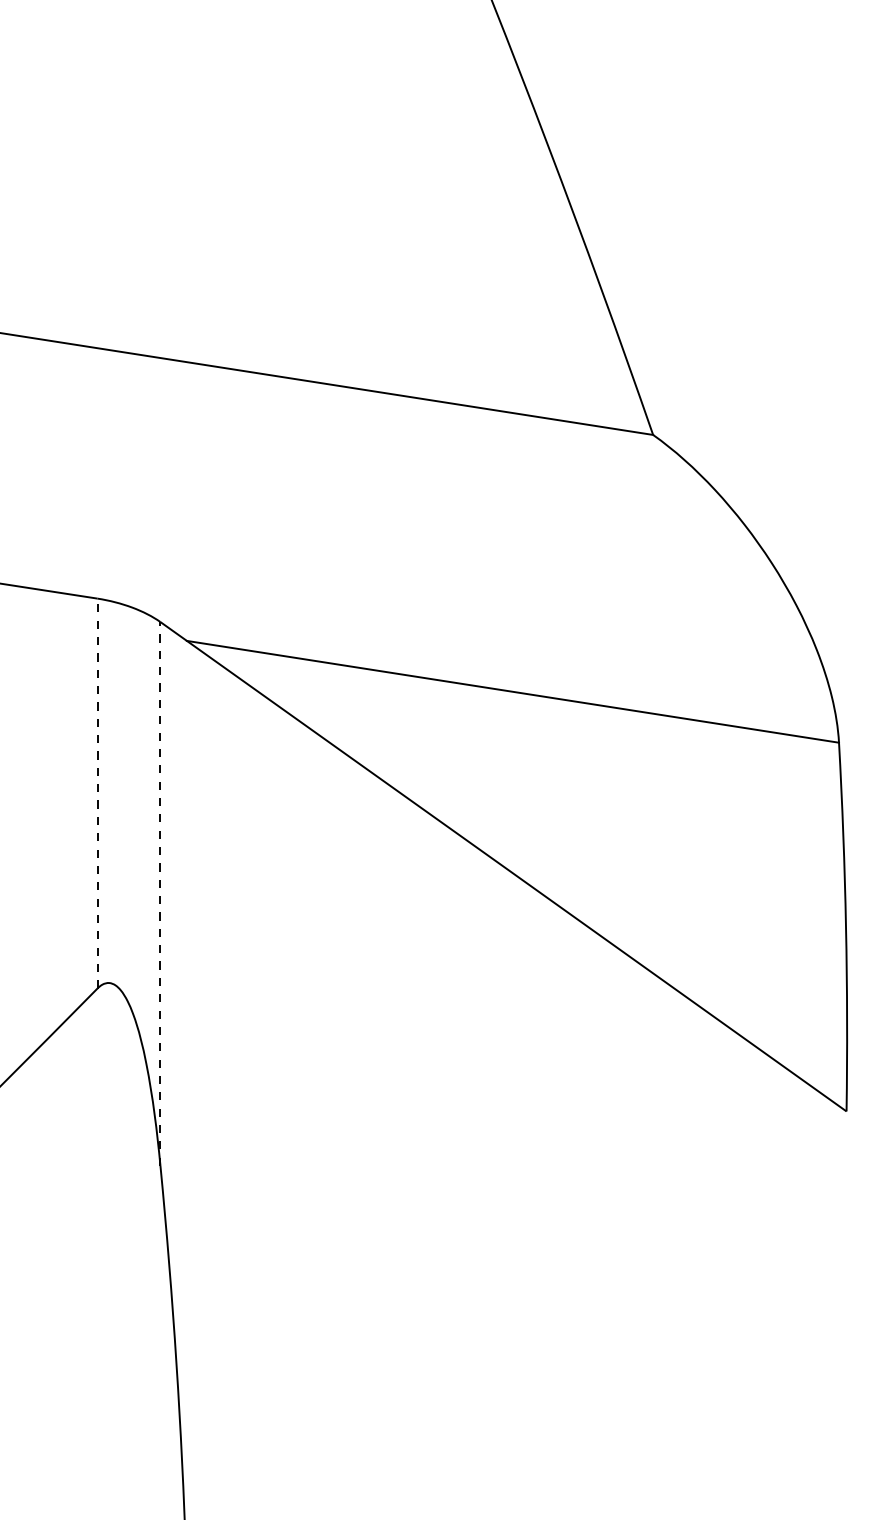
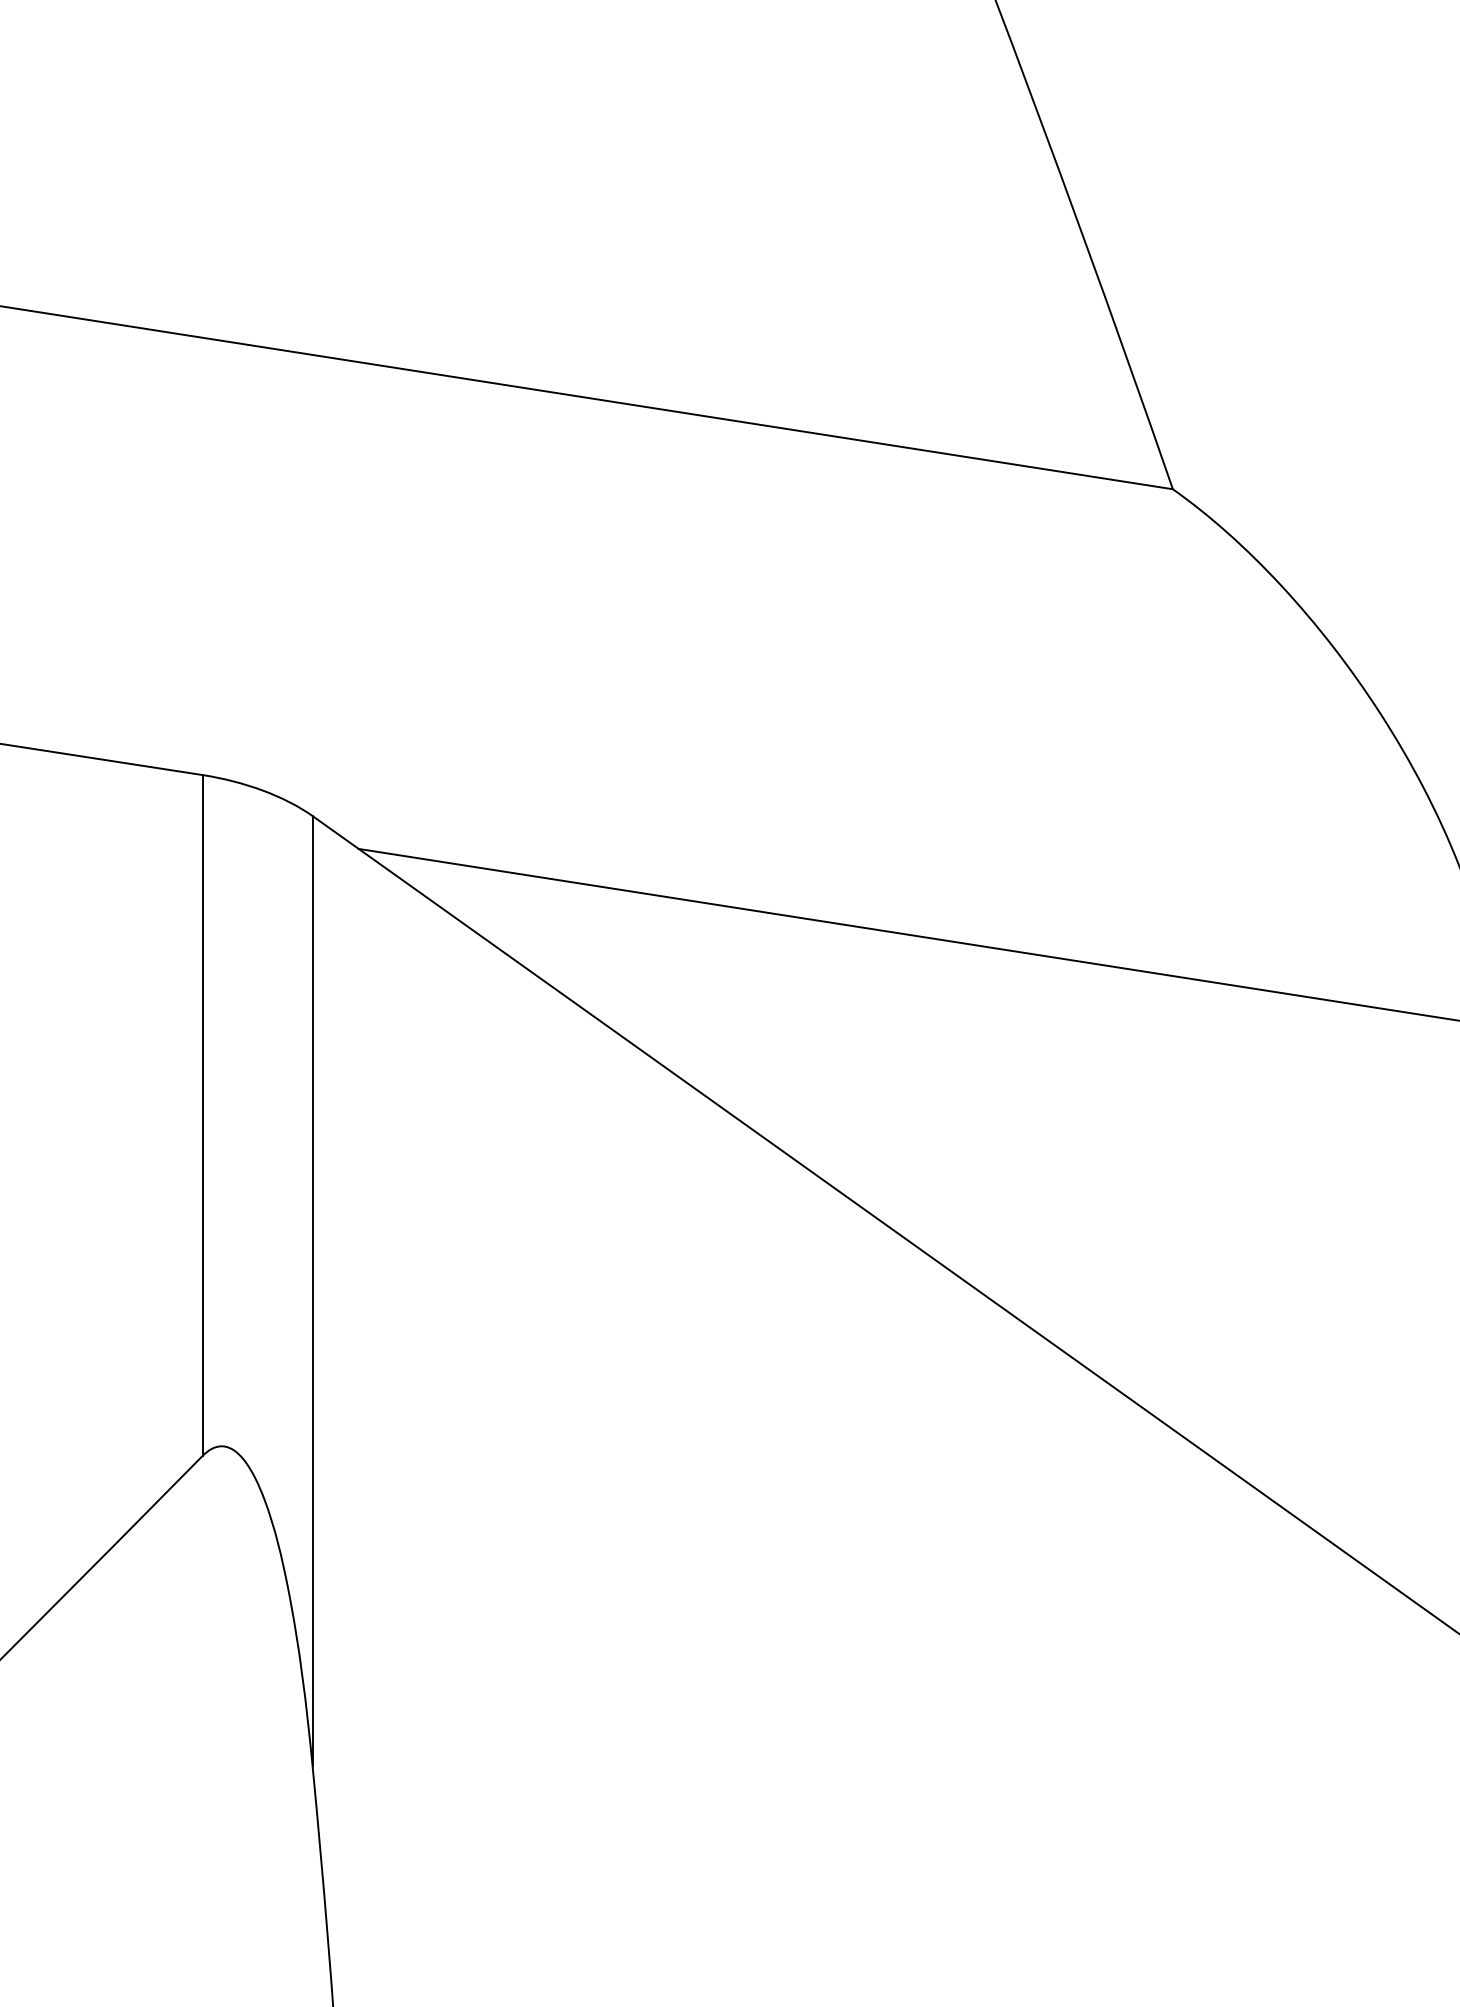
line: (97, 793) -> (202, 1115), dashed -> solid
line: (160, 893) -> (312, 1290), dashed -> solid

